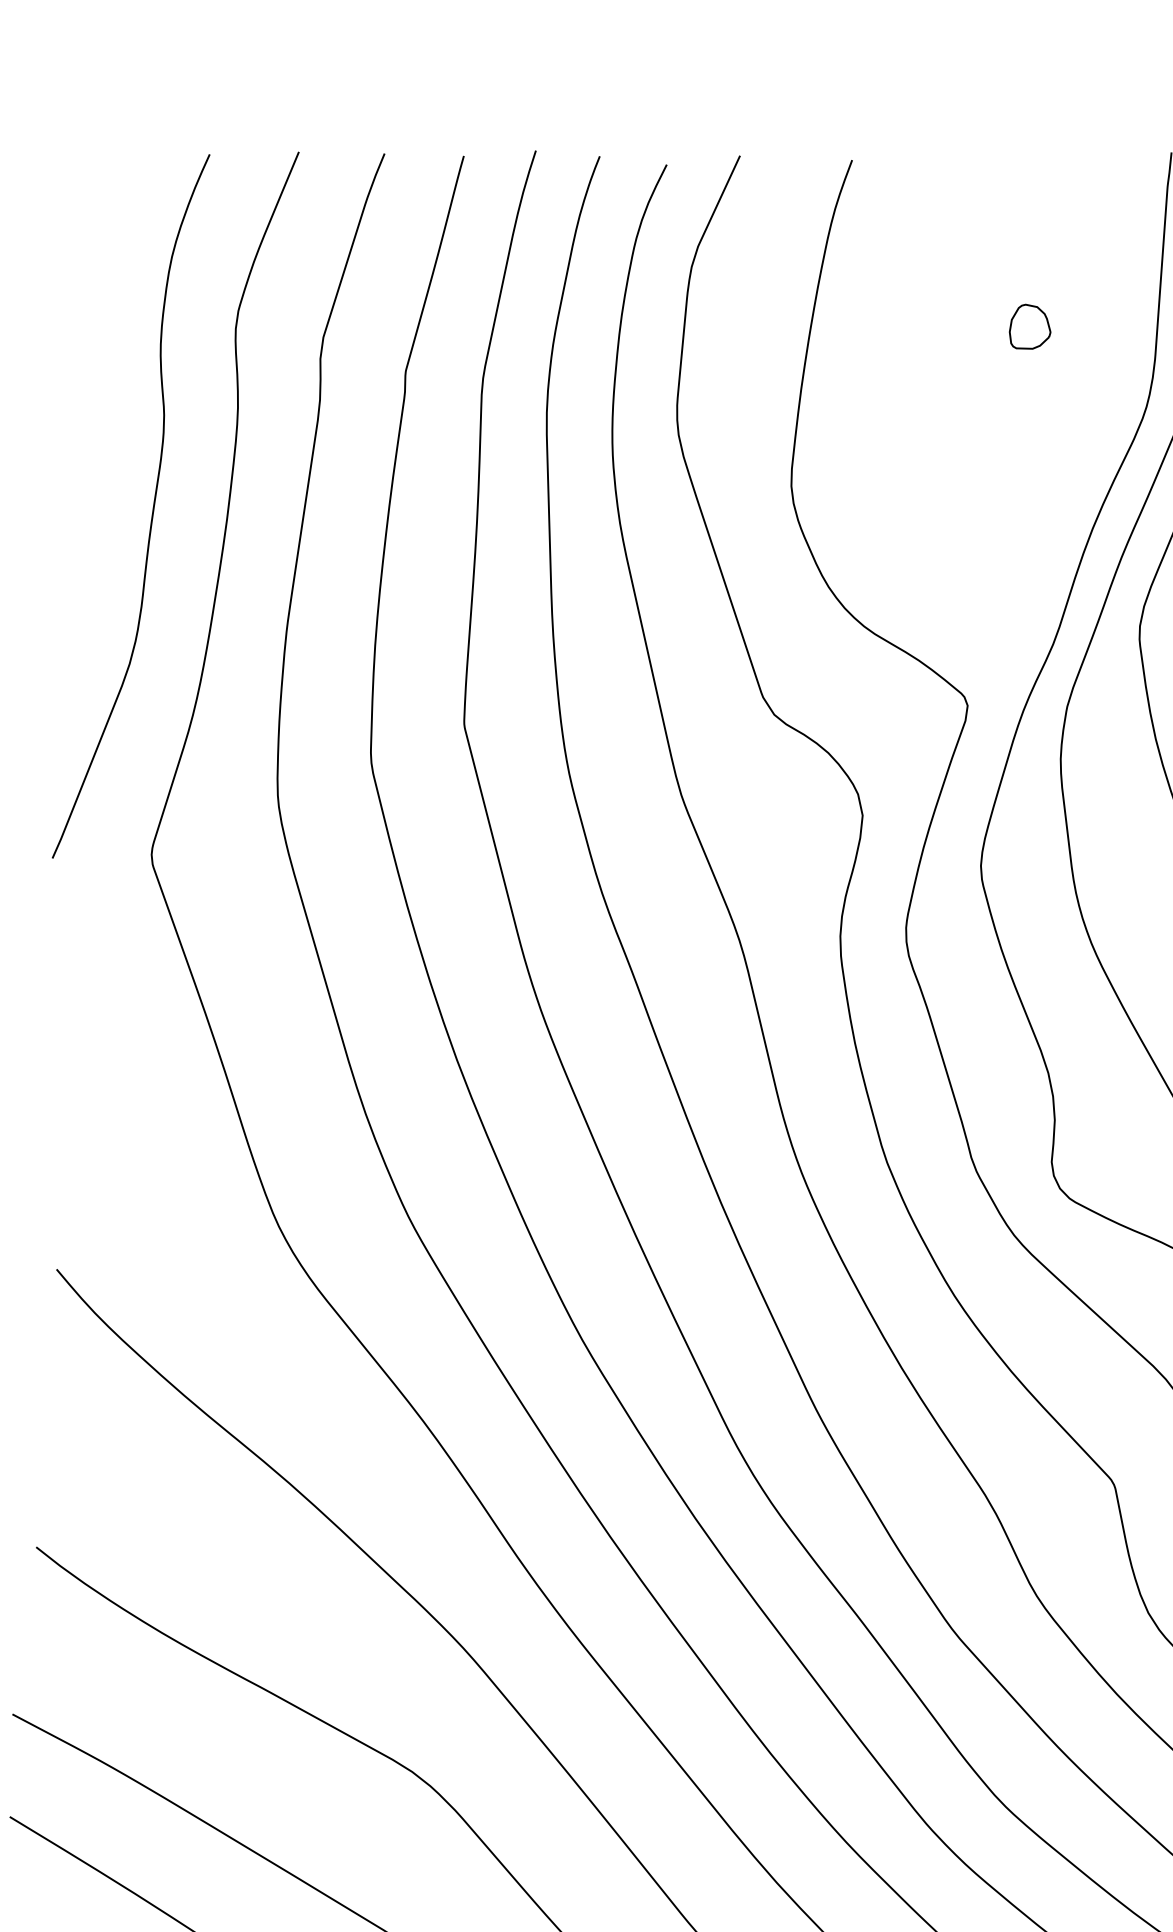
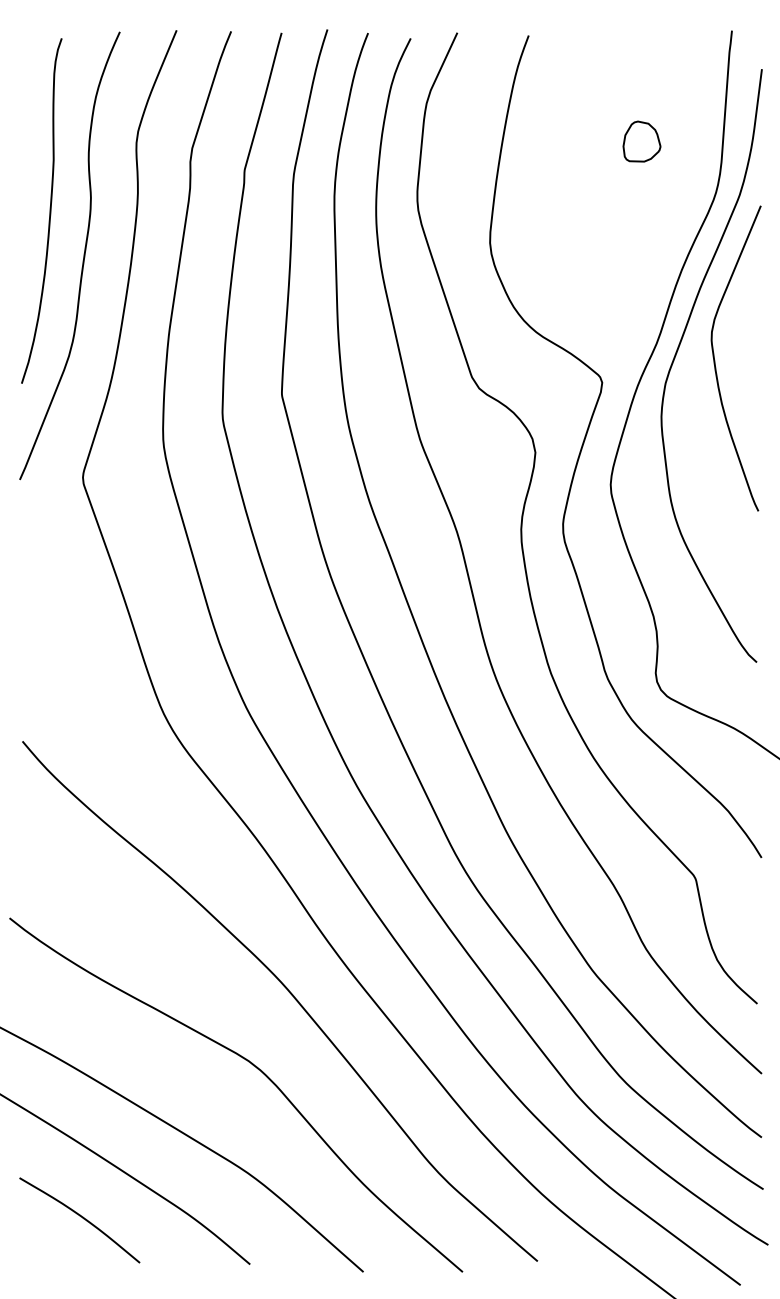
part: (1029, 326) -> (641, 141), size x1.43
curve: (99, 435) -> (49, 210), added

